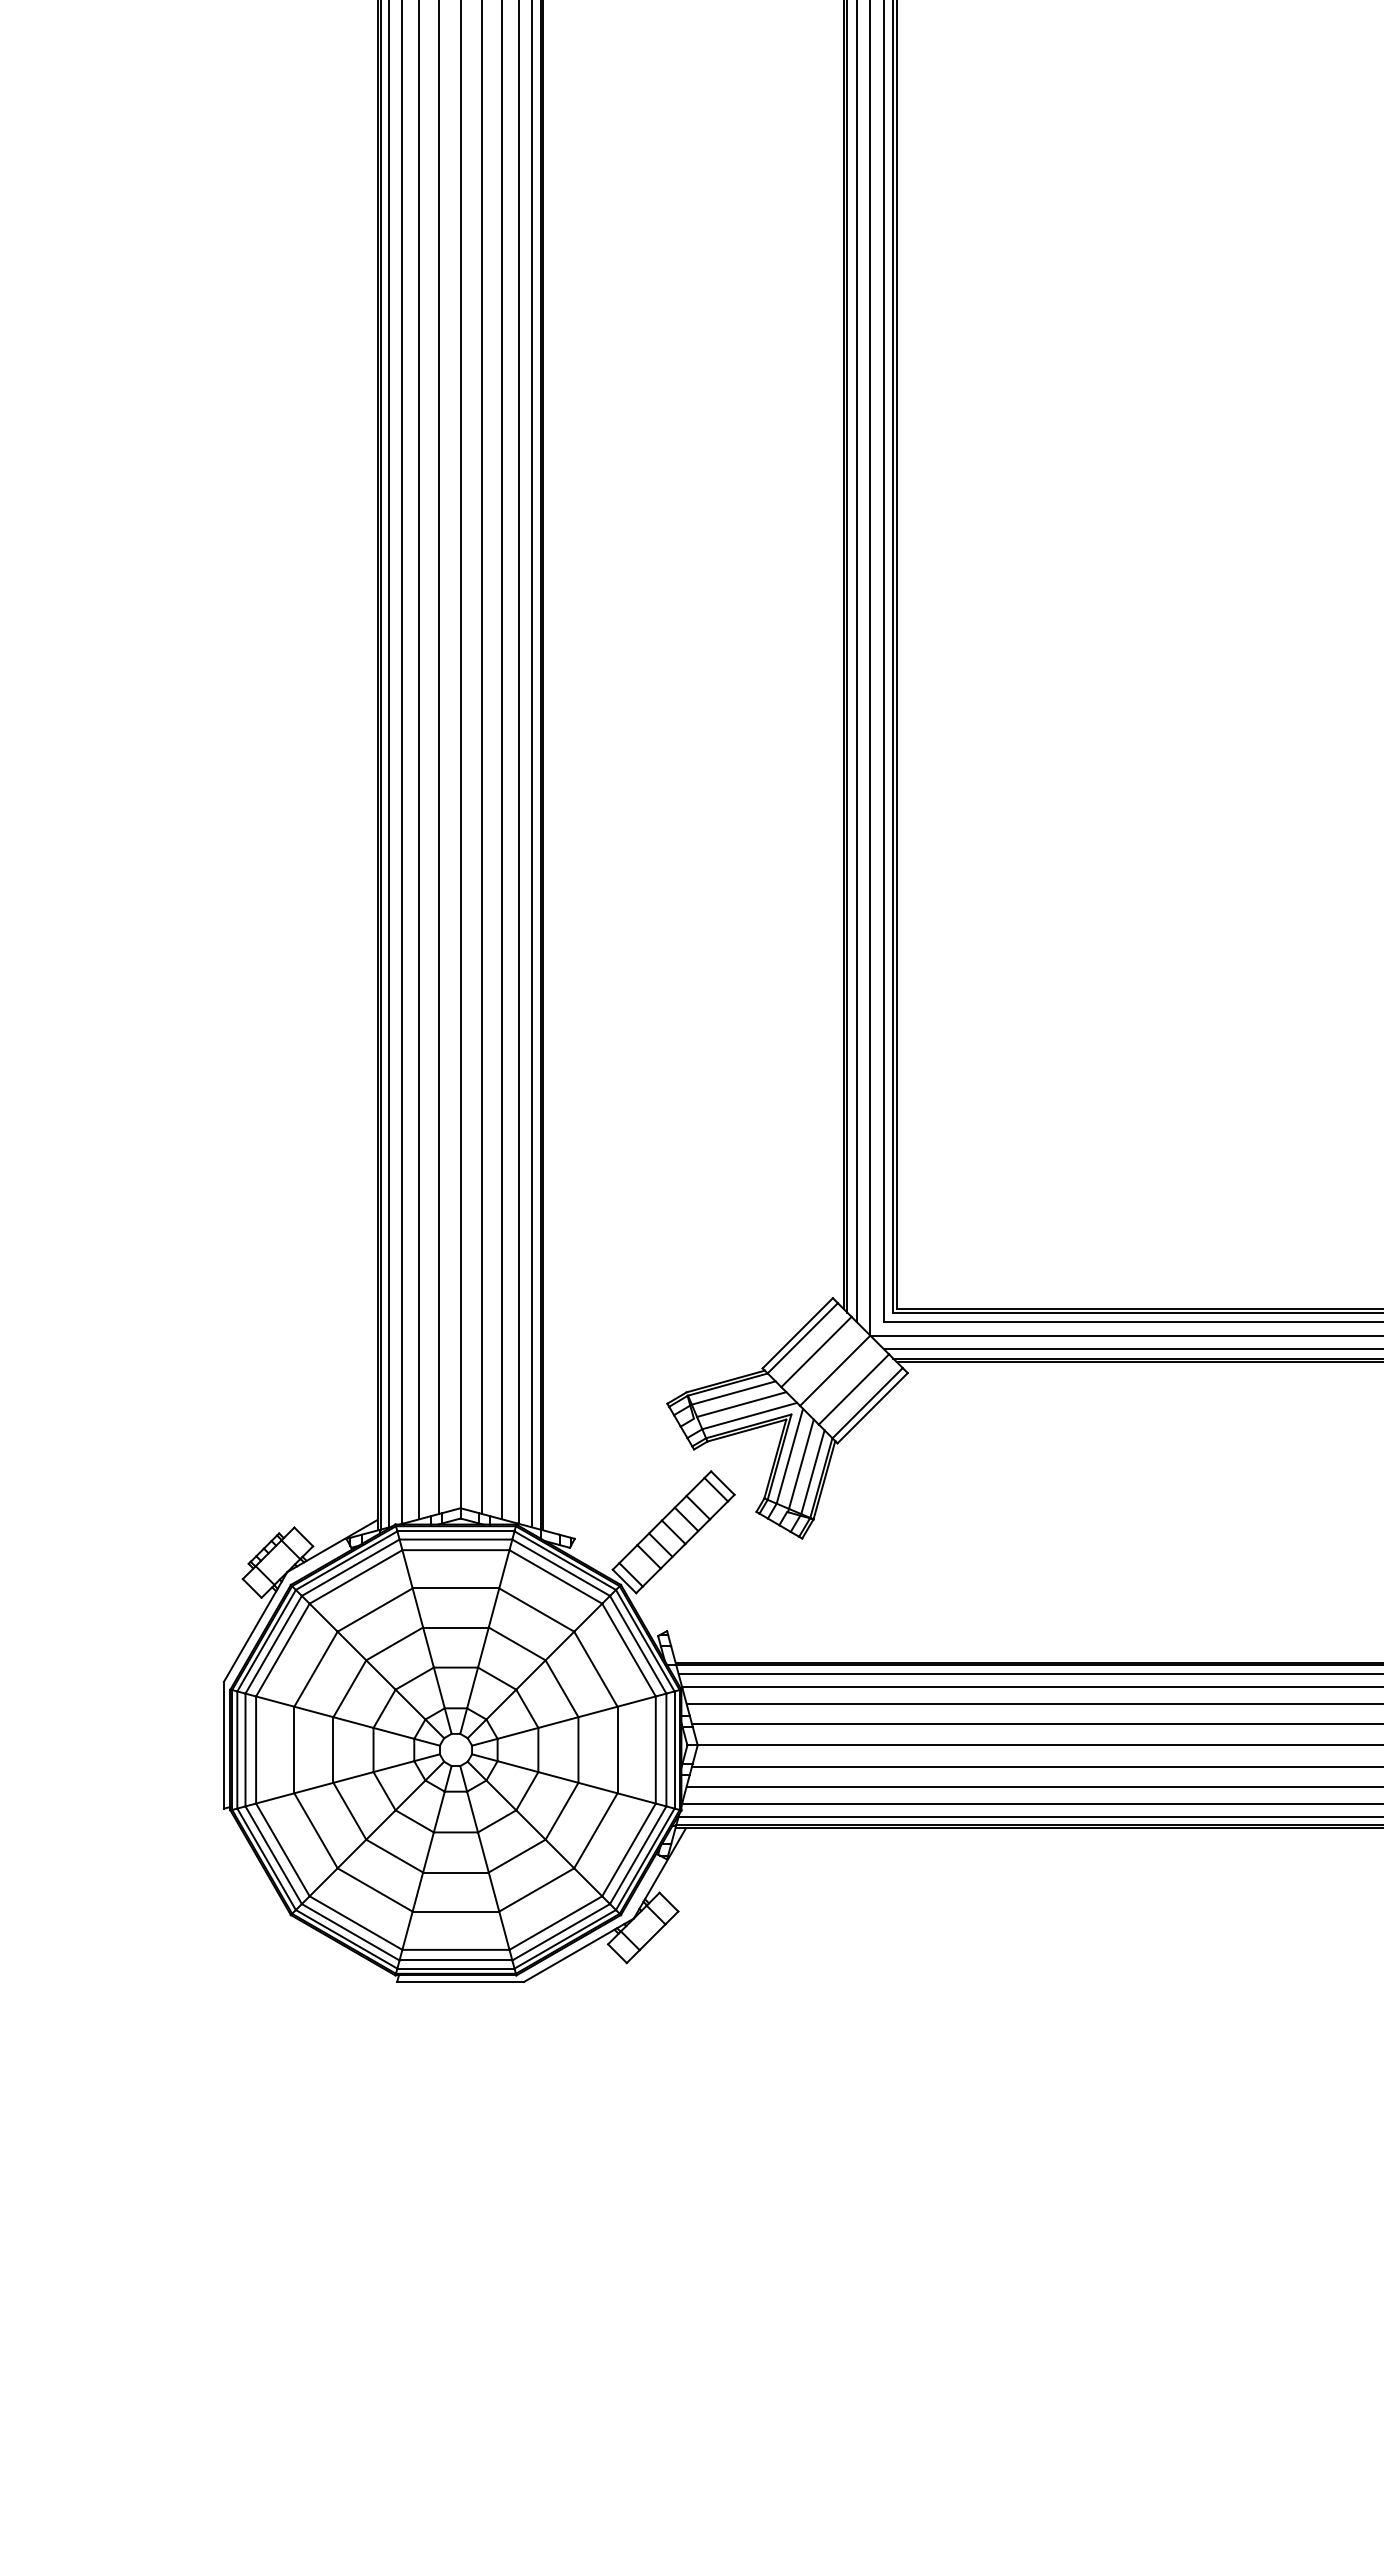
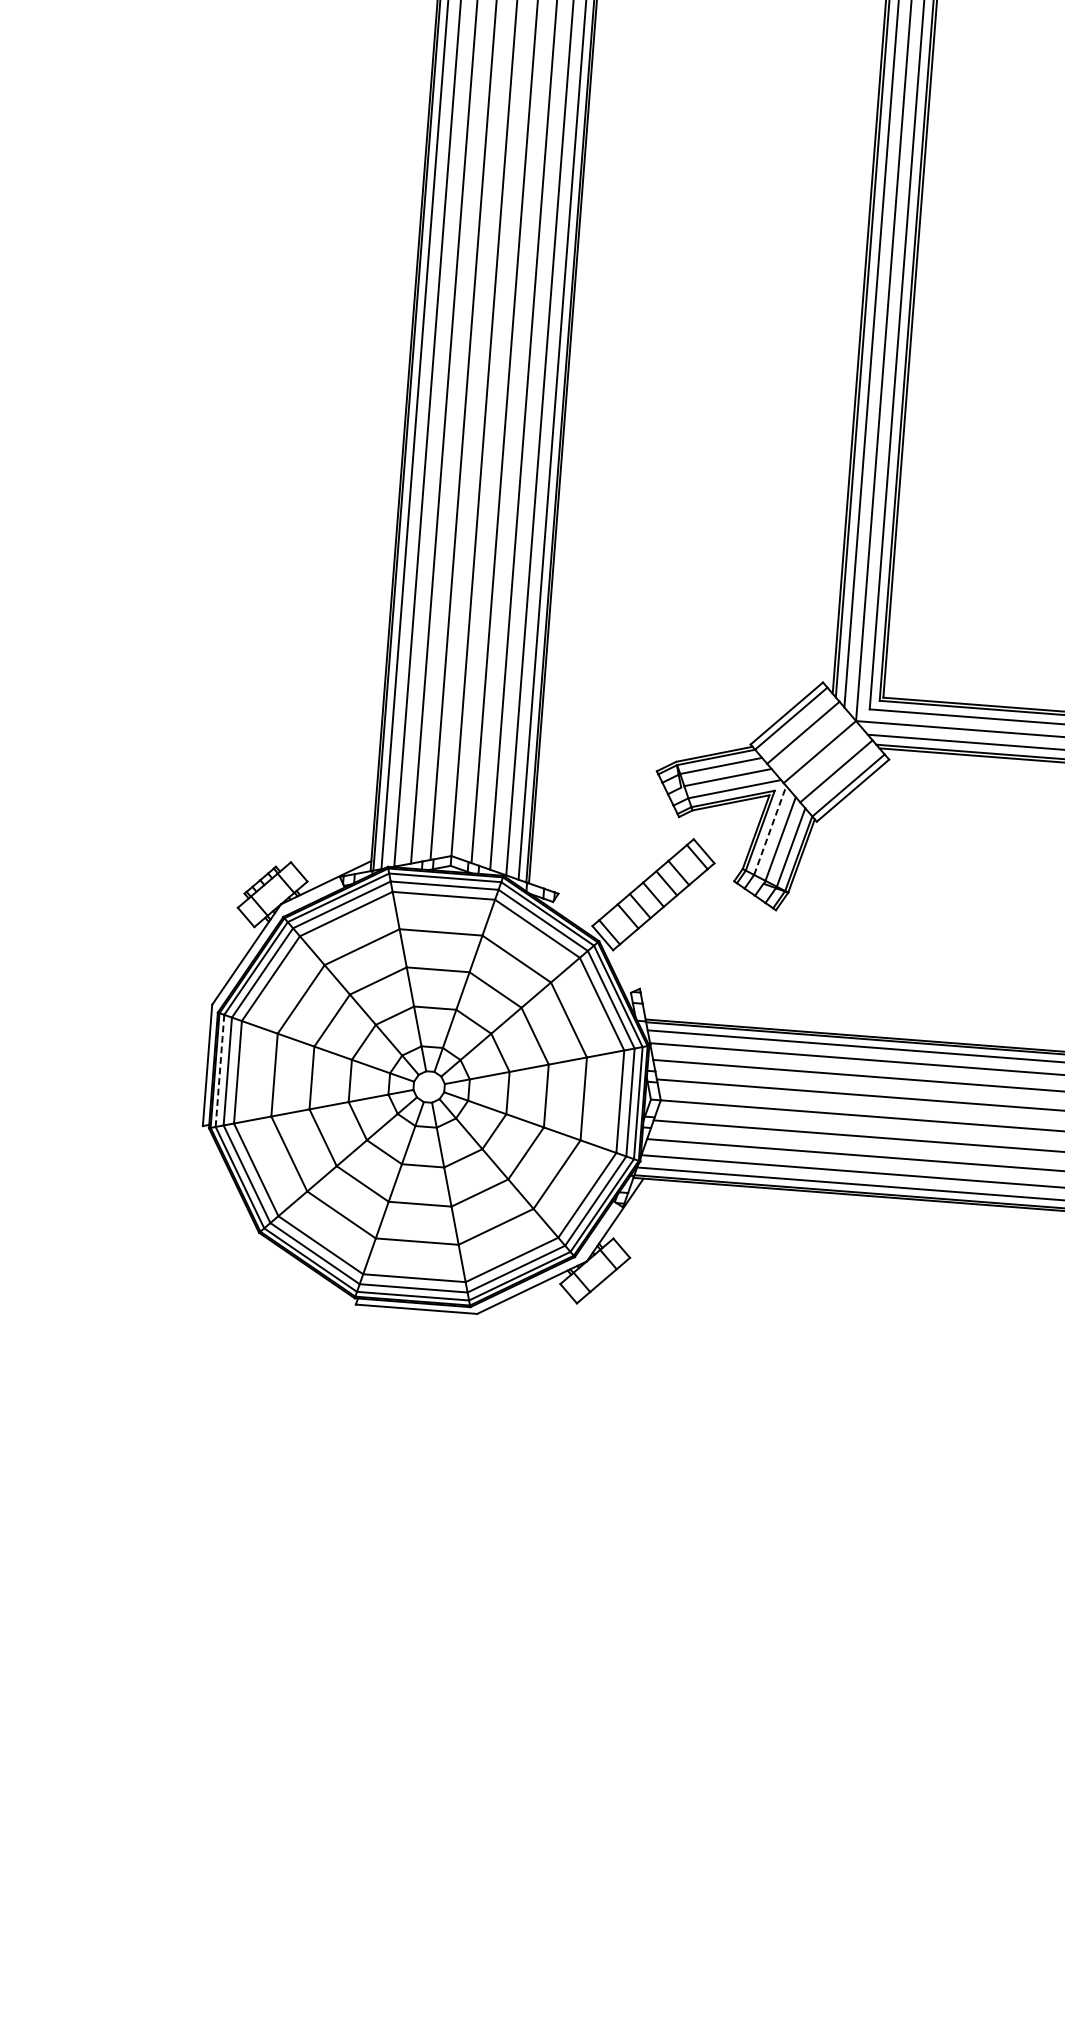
line: (790, 1455) -> (770, 829), solid -> dashed
line: (237, 1750) -> (220, 1071), solid -> dashed

